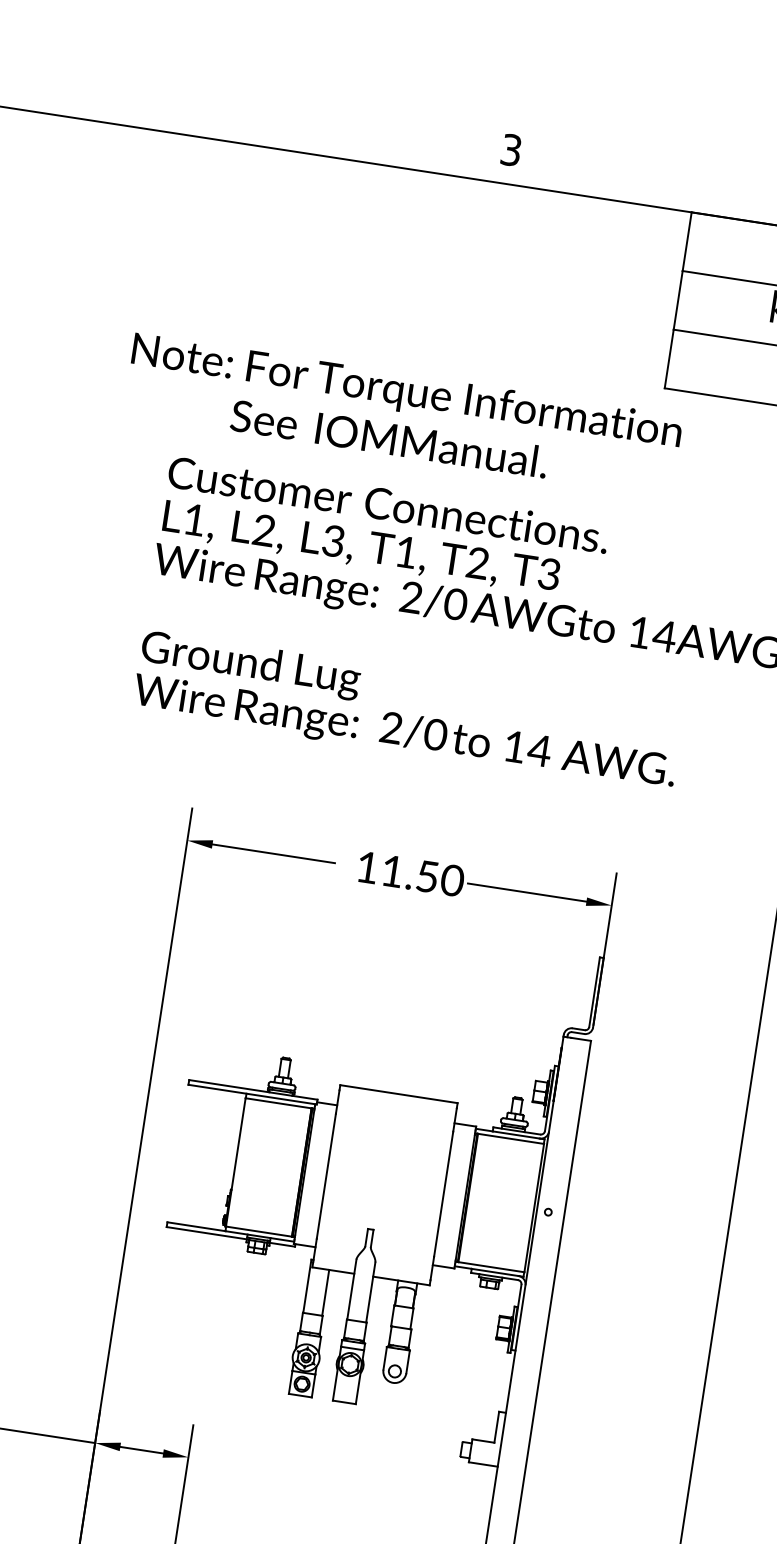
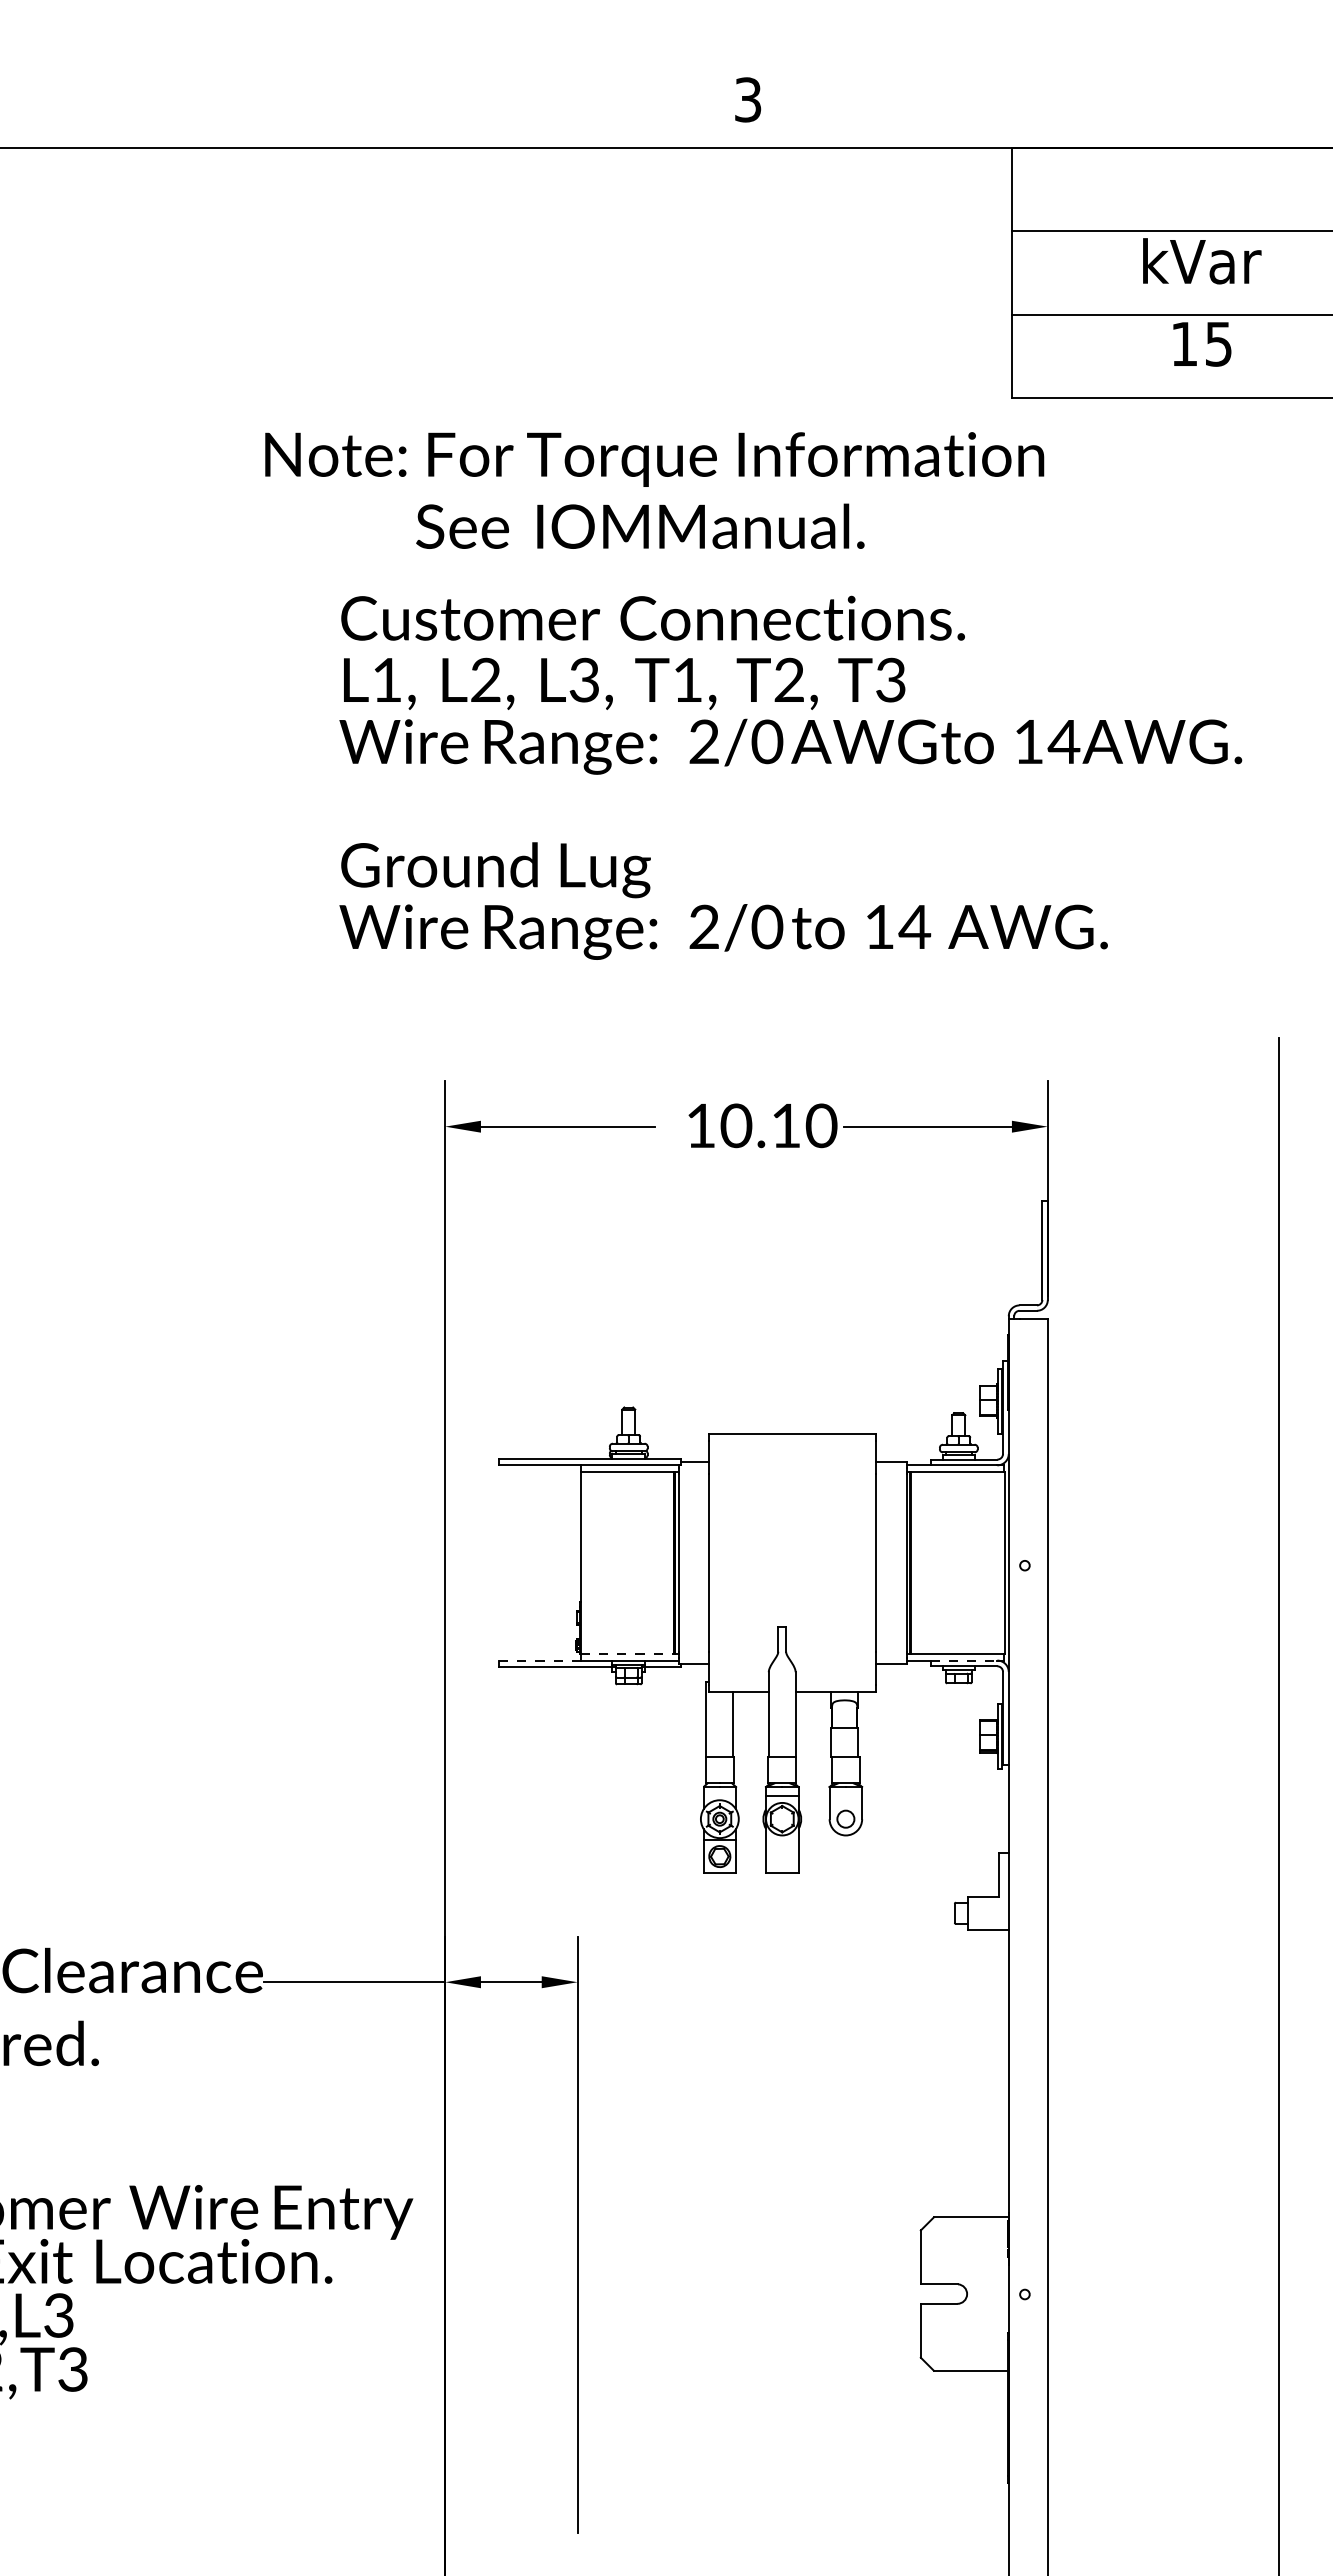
text: (408, 873) -> (759, 1125), 11.50 -> 10.10
line: (196, 1226) -> (539, 1660), solid -> dashed
line: (258, 1231) -> (627, 1654), solid -> dashed
line: (495, 1272) -> (964, 1660), solid -> dashed

